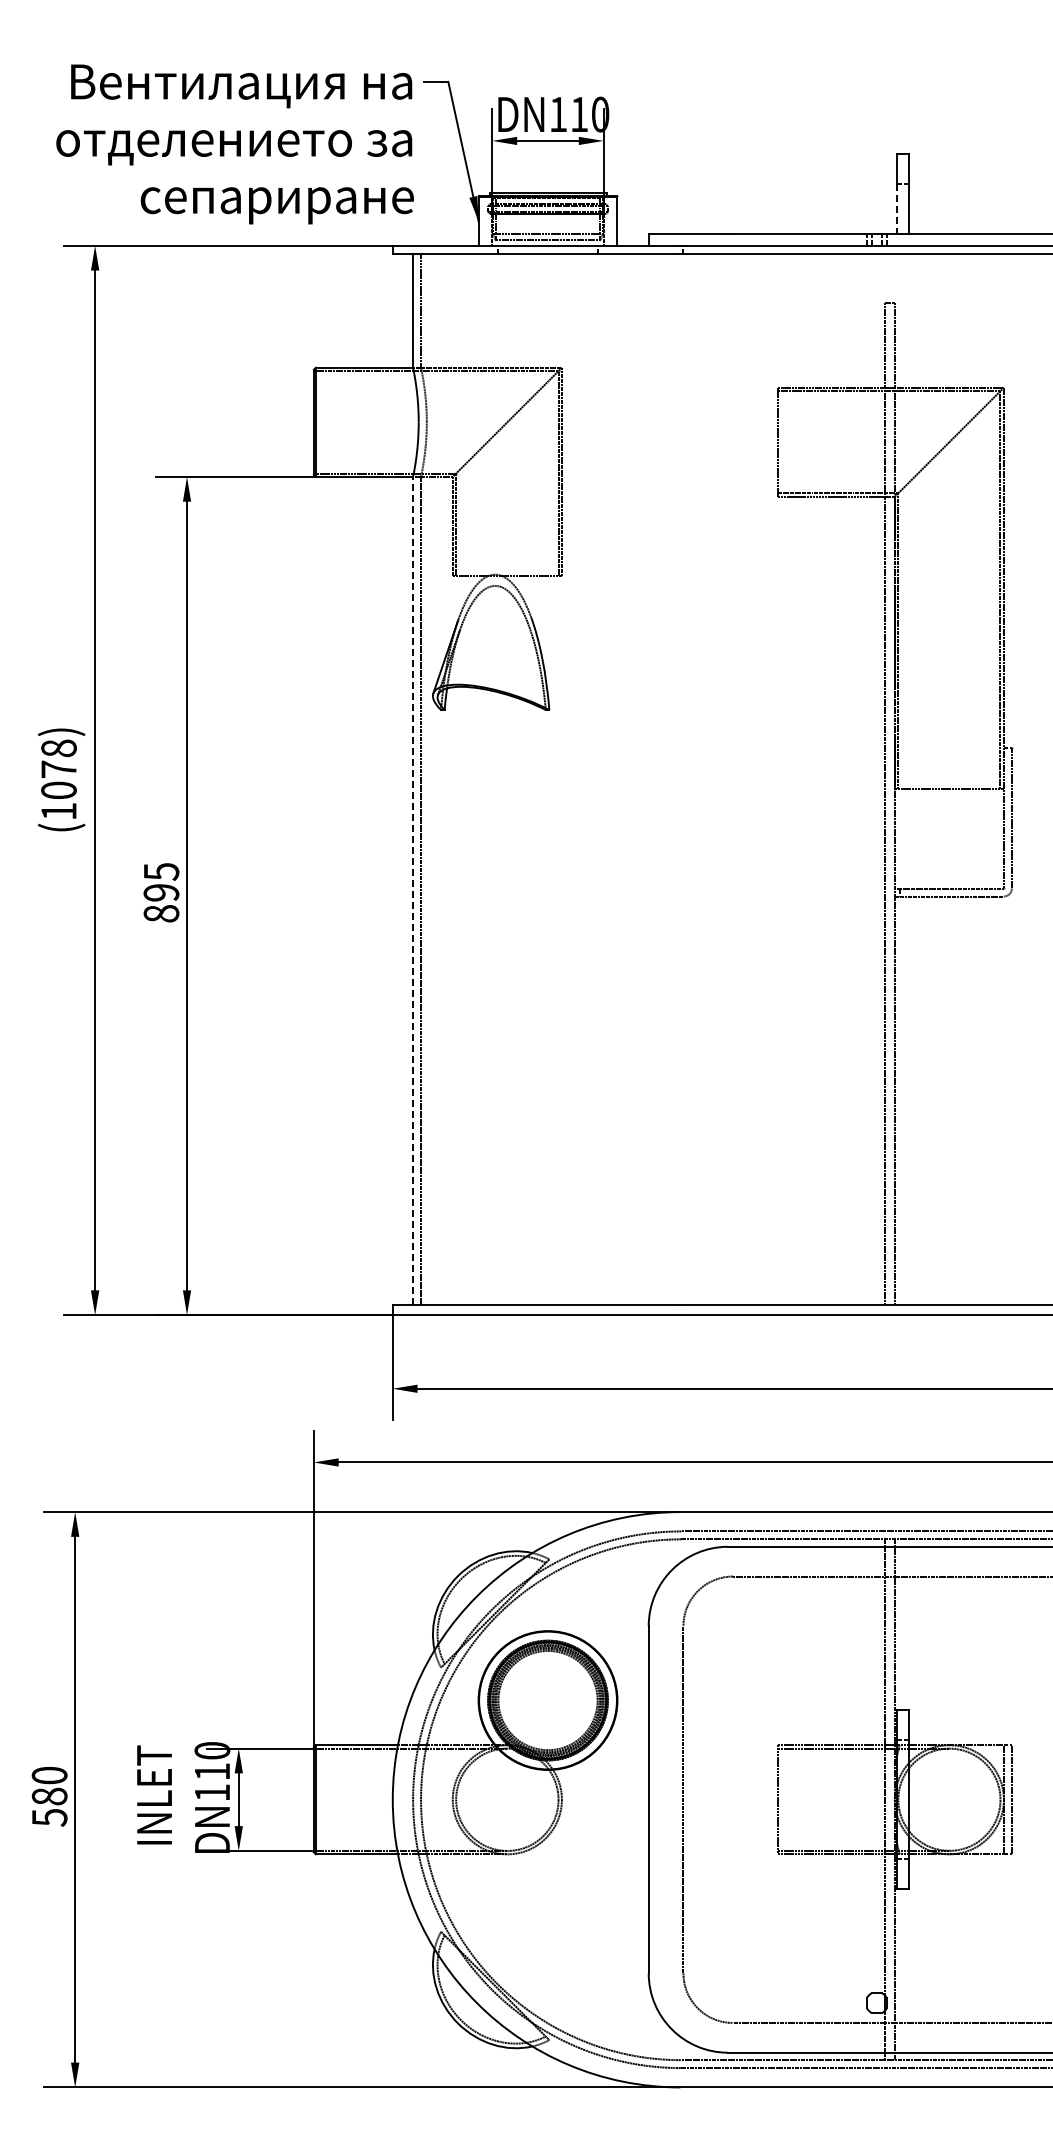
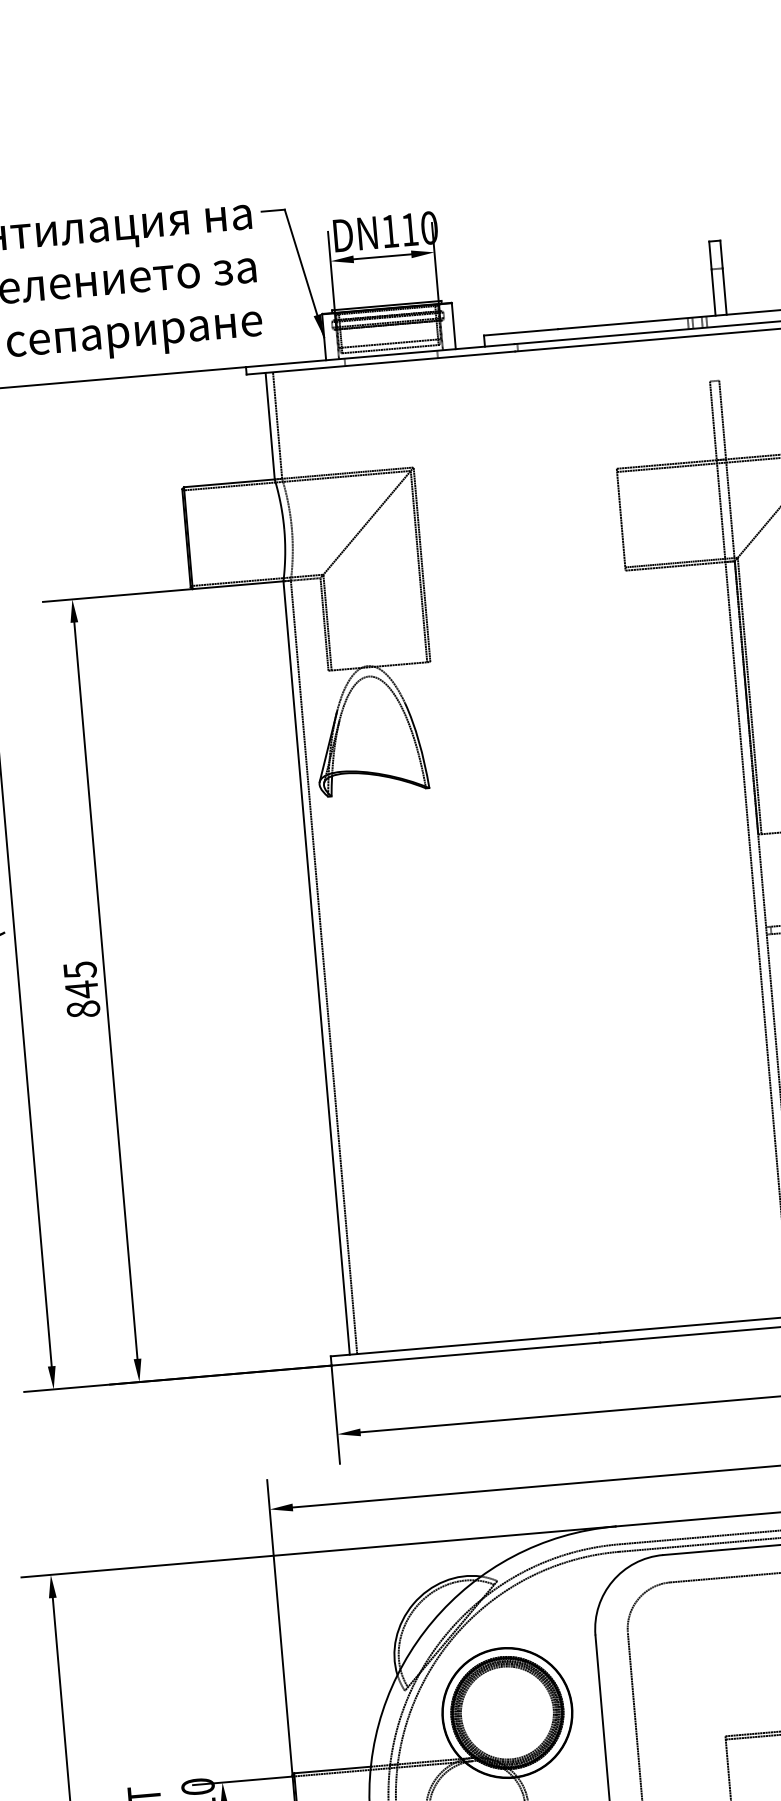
line: (896, 209) -> (713, 292), dashed -> solid
line: (413, 890) -> (316, 967), dashed -> solid
text: (161, 892) -> (81, 989), 895 -> 845

